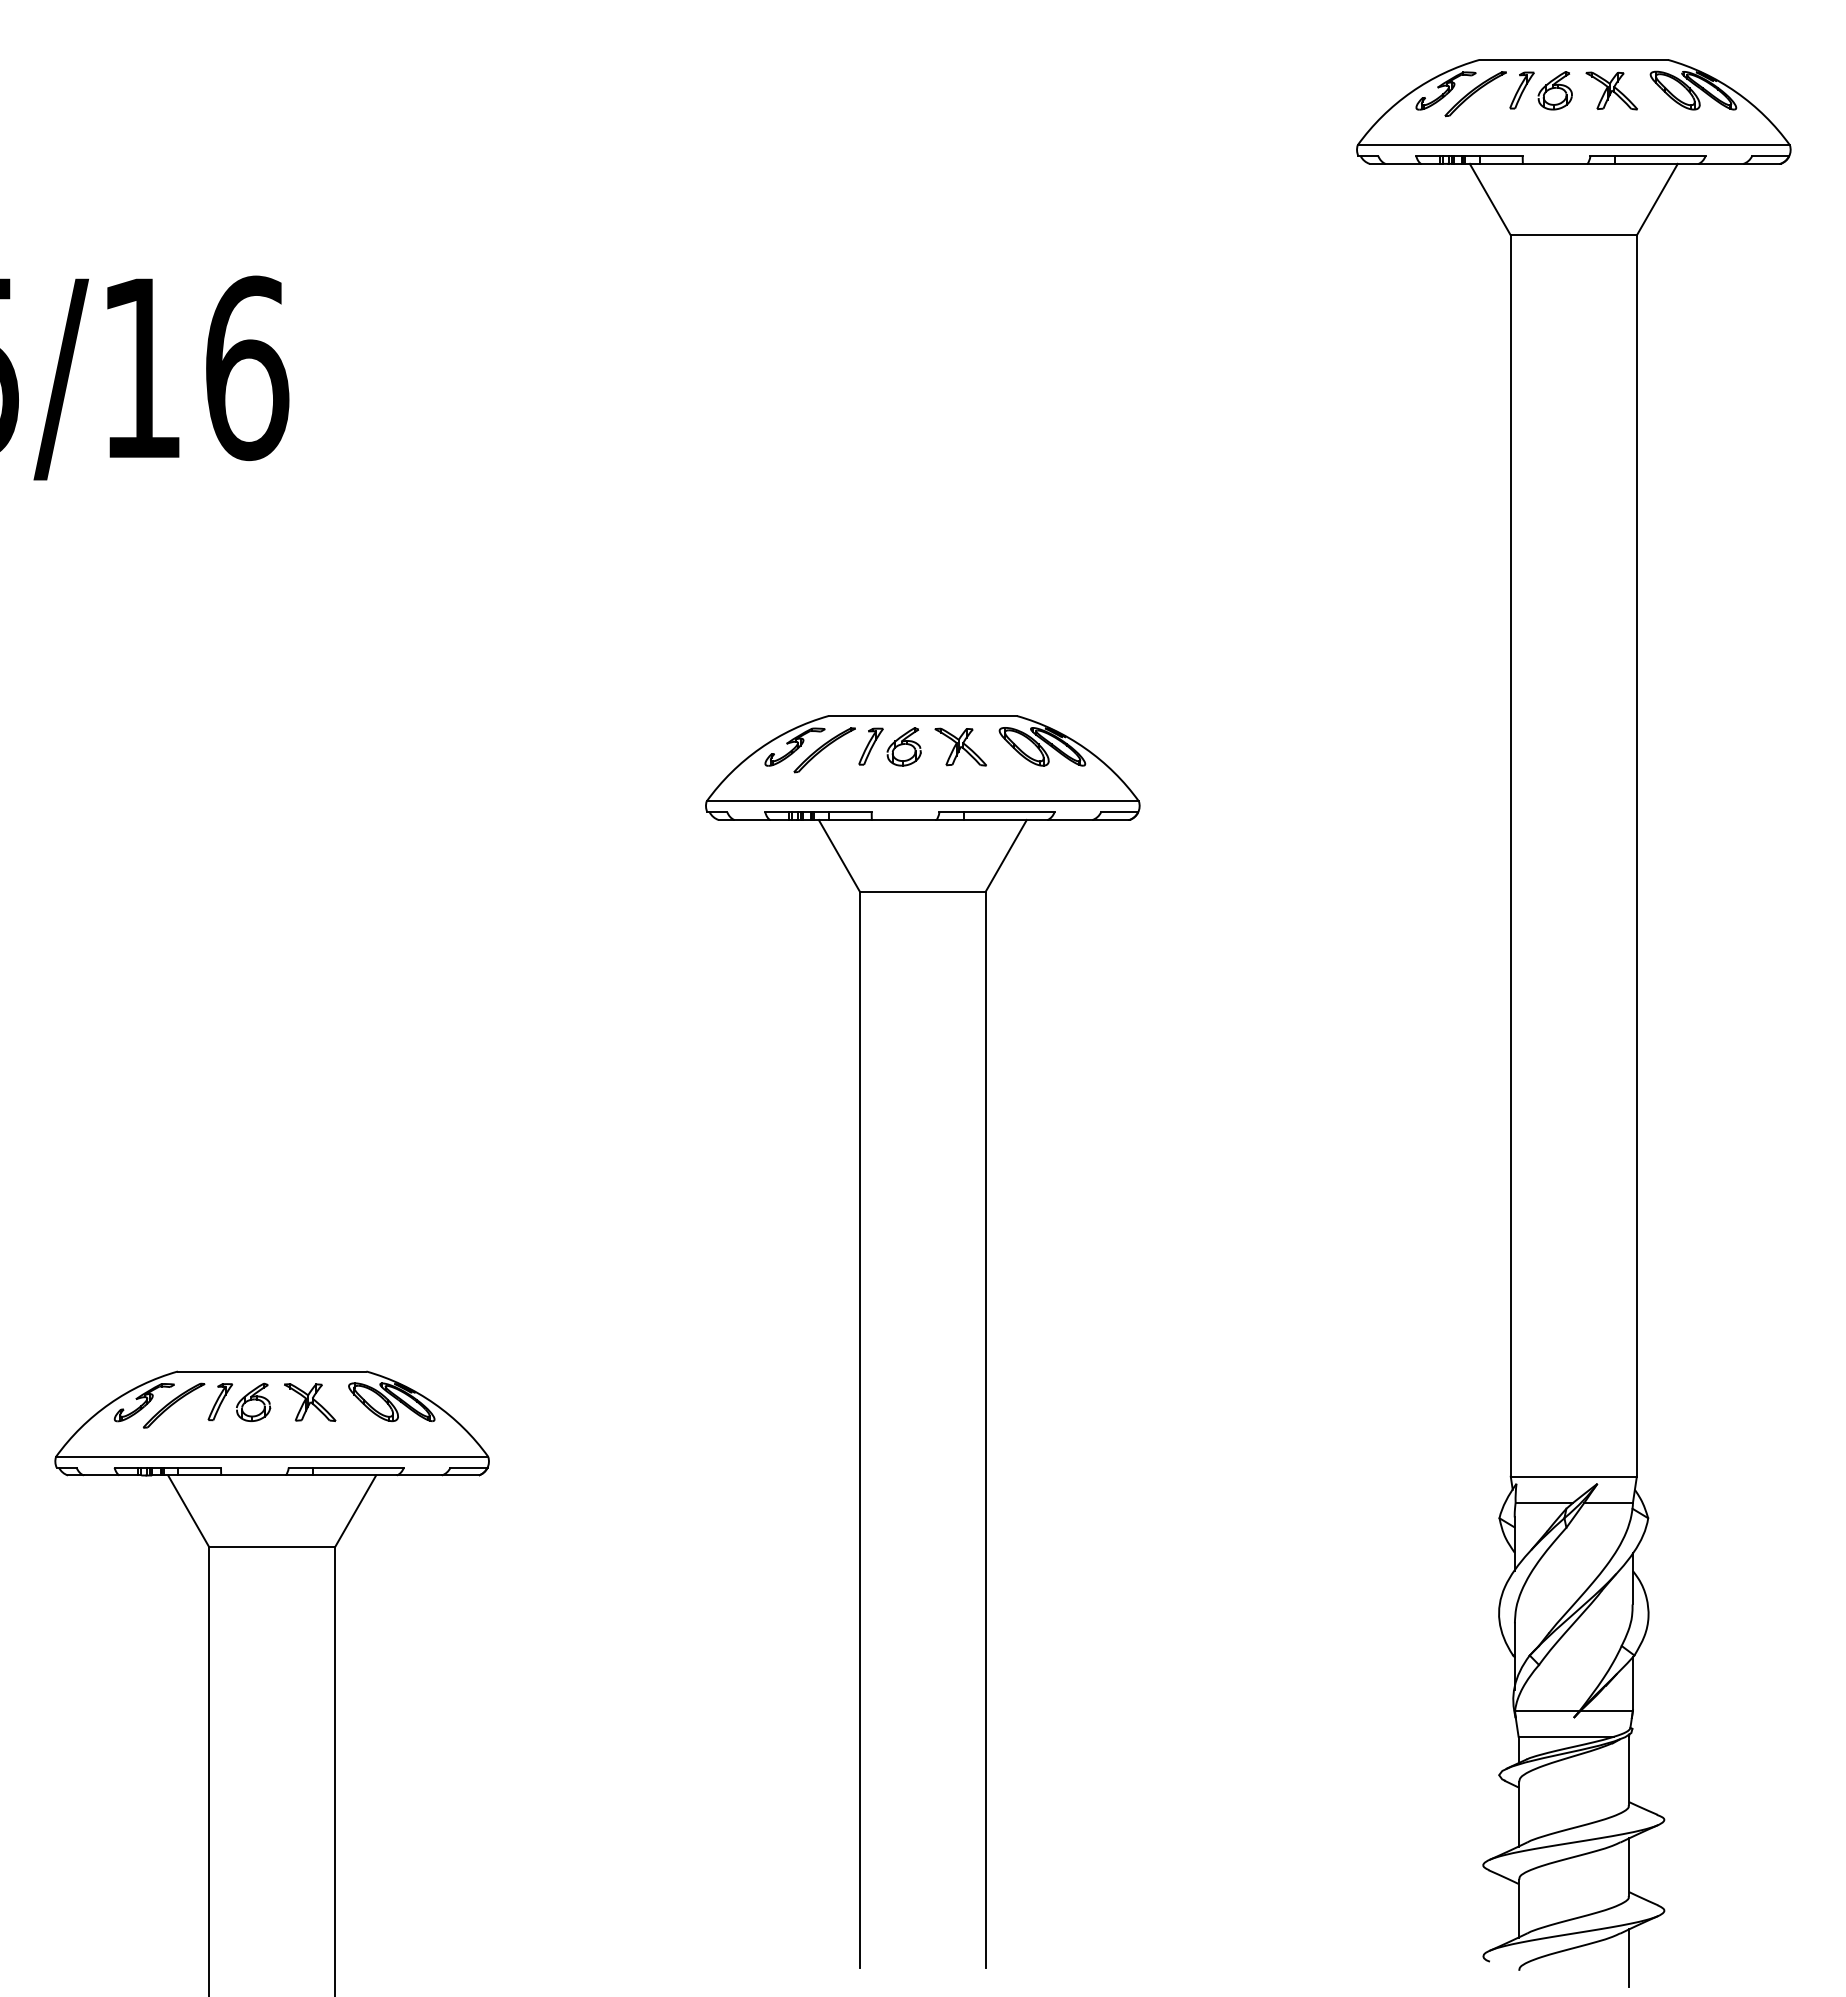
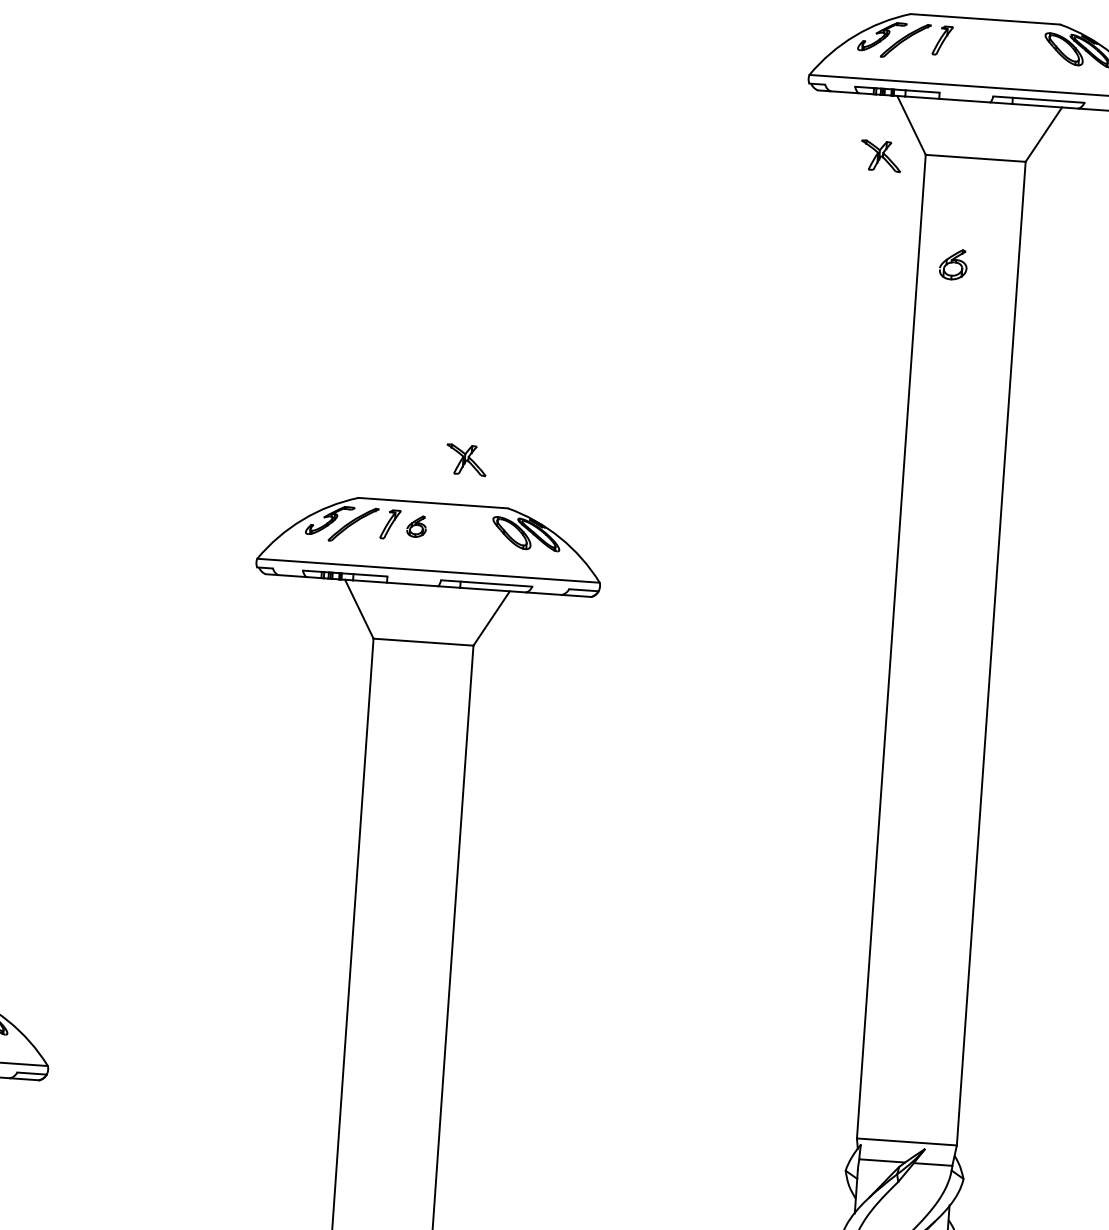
part: (1554, 90) -> (952, 264), moved
part: (1611, 90) -> (880, 155), moved
part: (903, 746) -> (416, 526), size x0.7
part: (960, 746) -> (466, 459), moved

